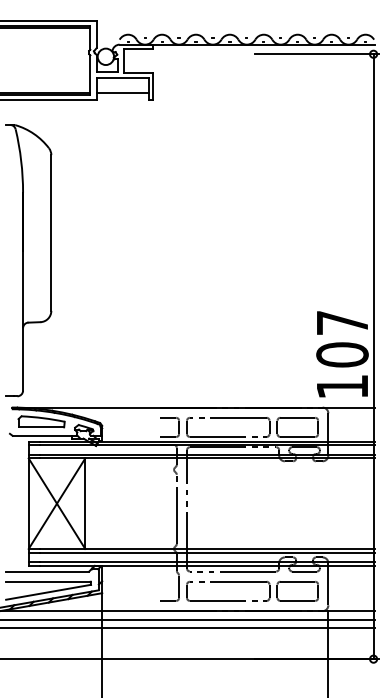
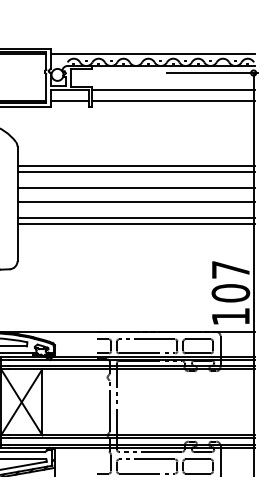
line: (235, 27) -> (152, 53), added
line: (263, 78) -> (173, 90), added
line: (263, 92) -> (173, 101), added
line: (212, 181) -> (135, 166), added
line: (212, 189) -> (135, 172), added
line: (212, 211) -> (135, 188), added
line: (212, 230) -> (135, 202), added
line: (212, 252) -> (135, 218), added
line: (212, 260) -> (135, 224), added

